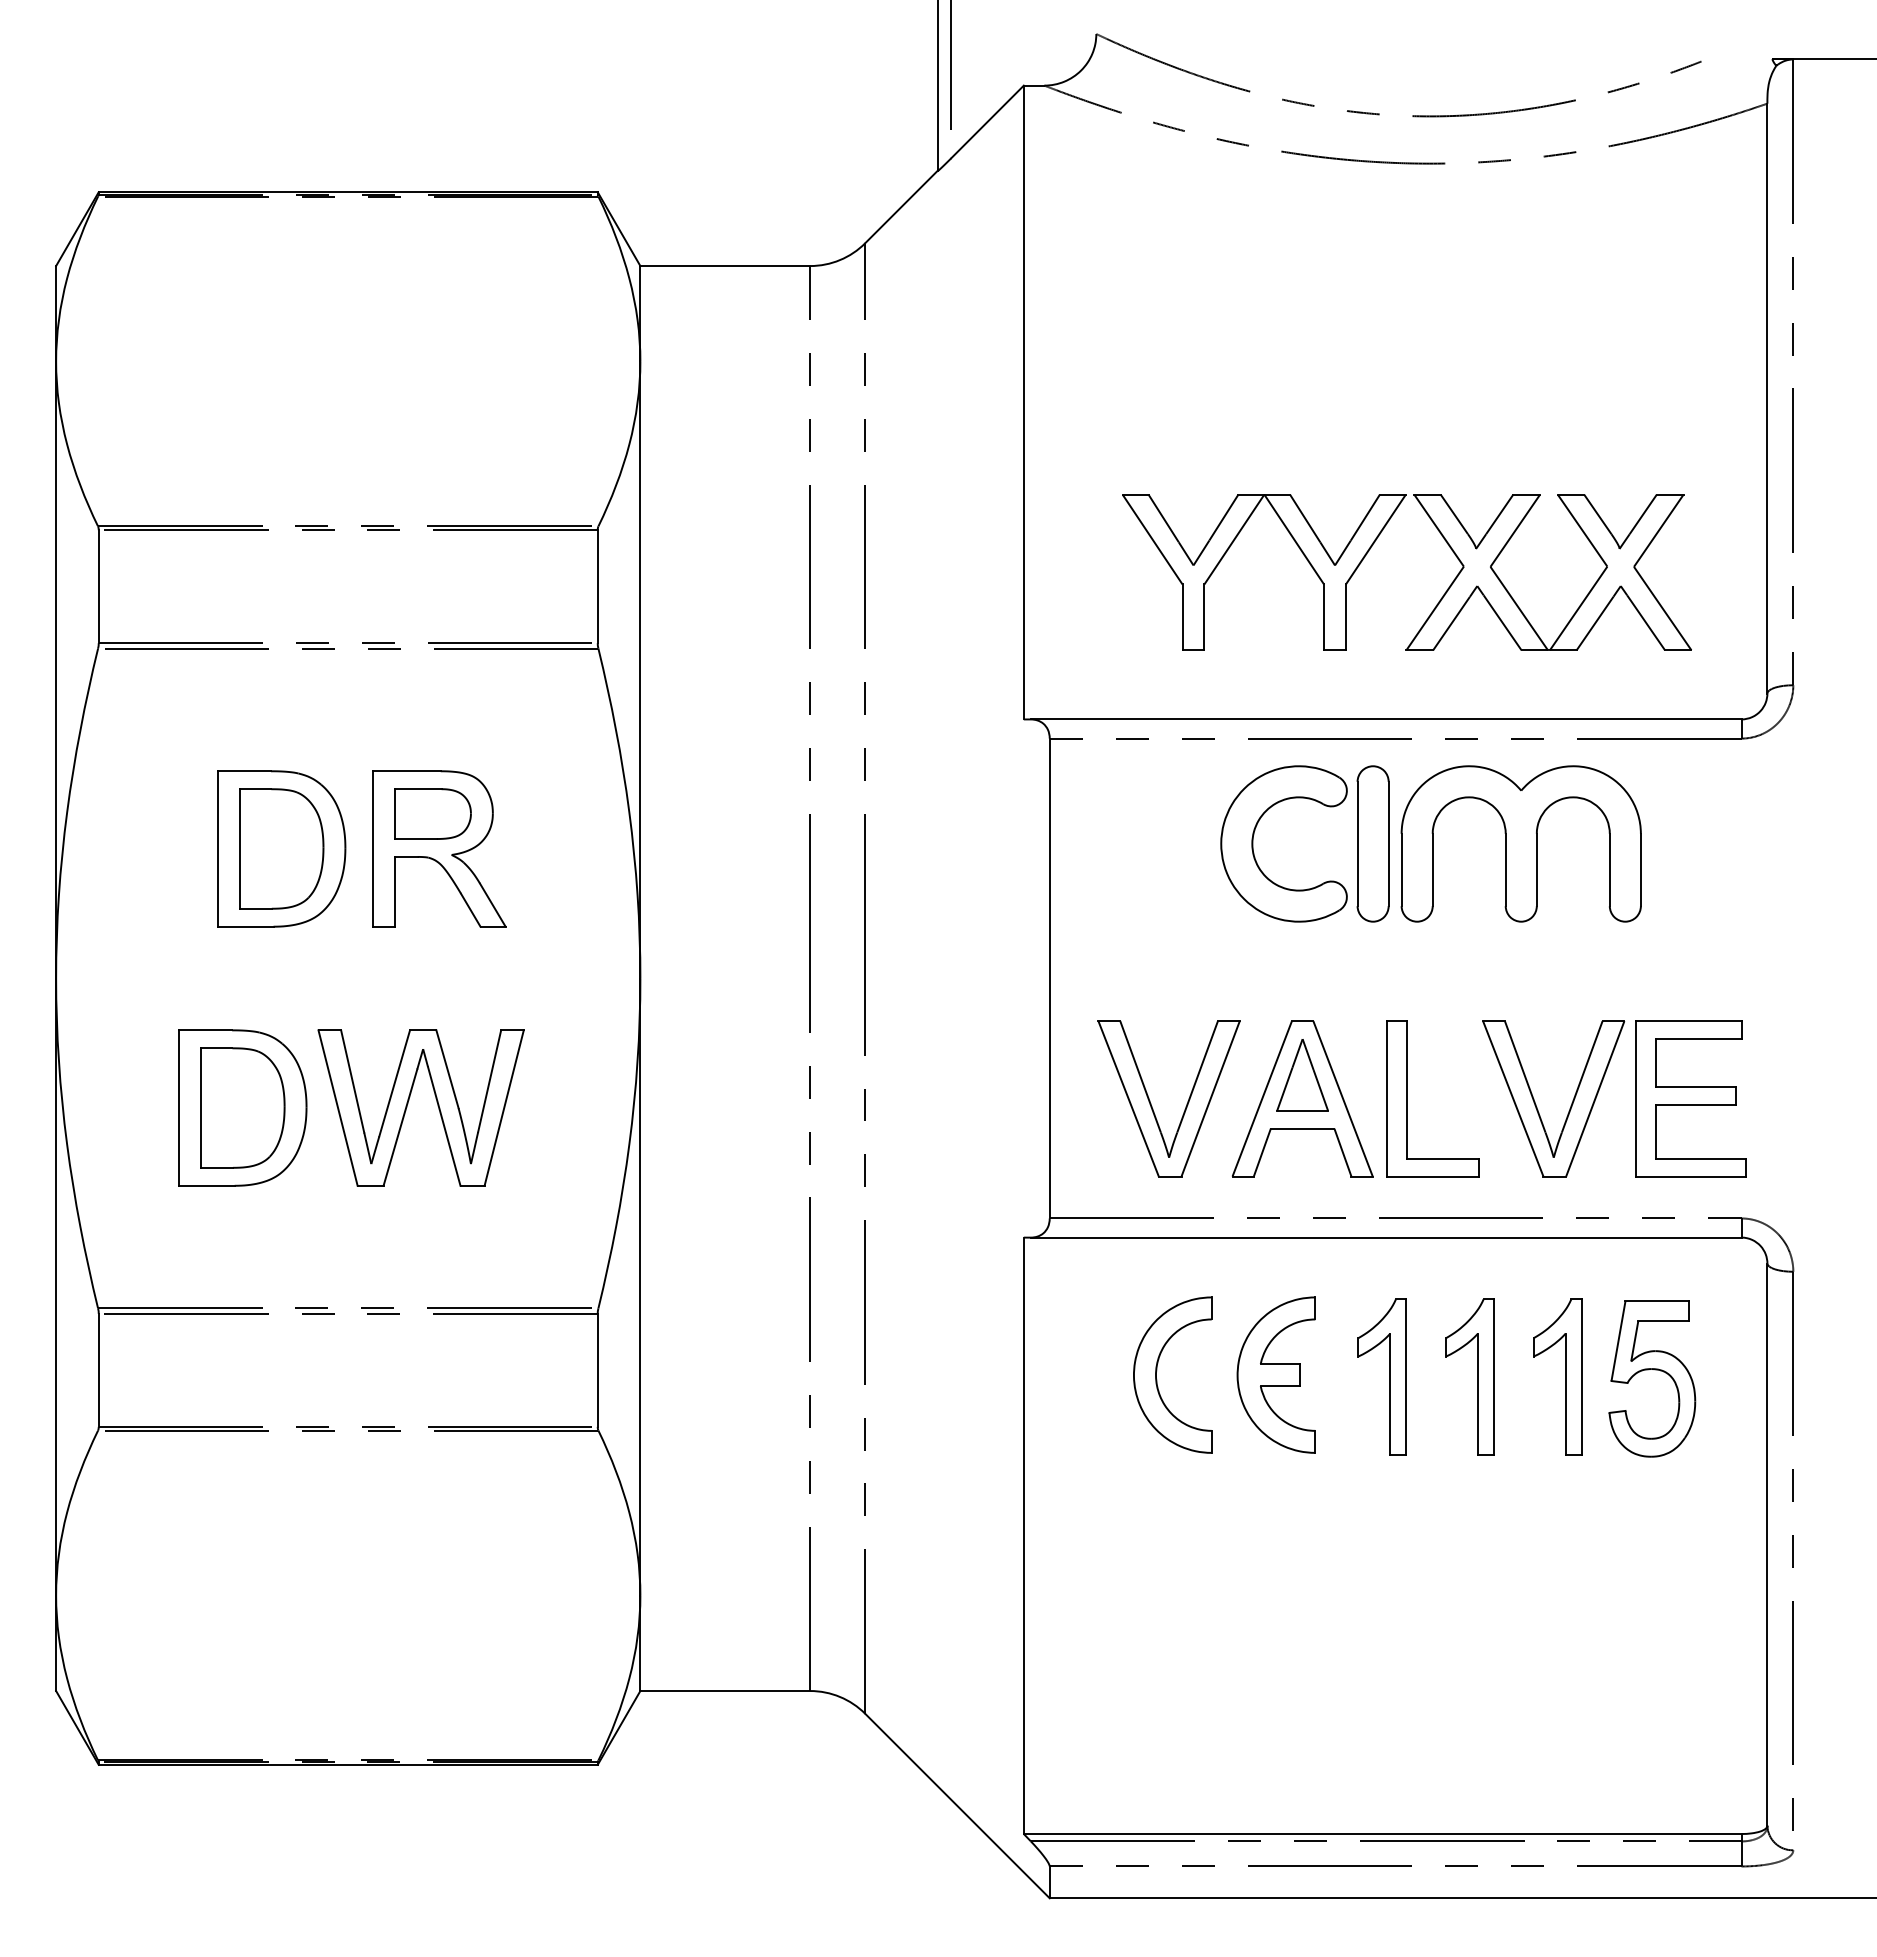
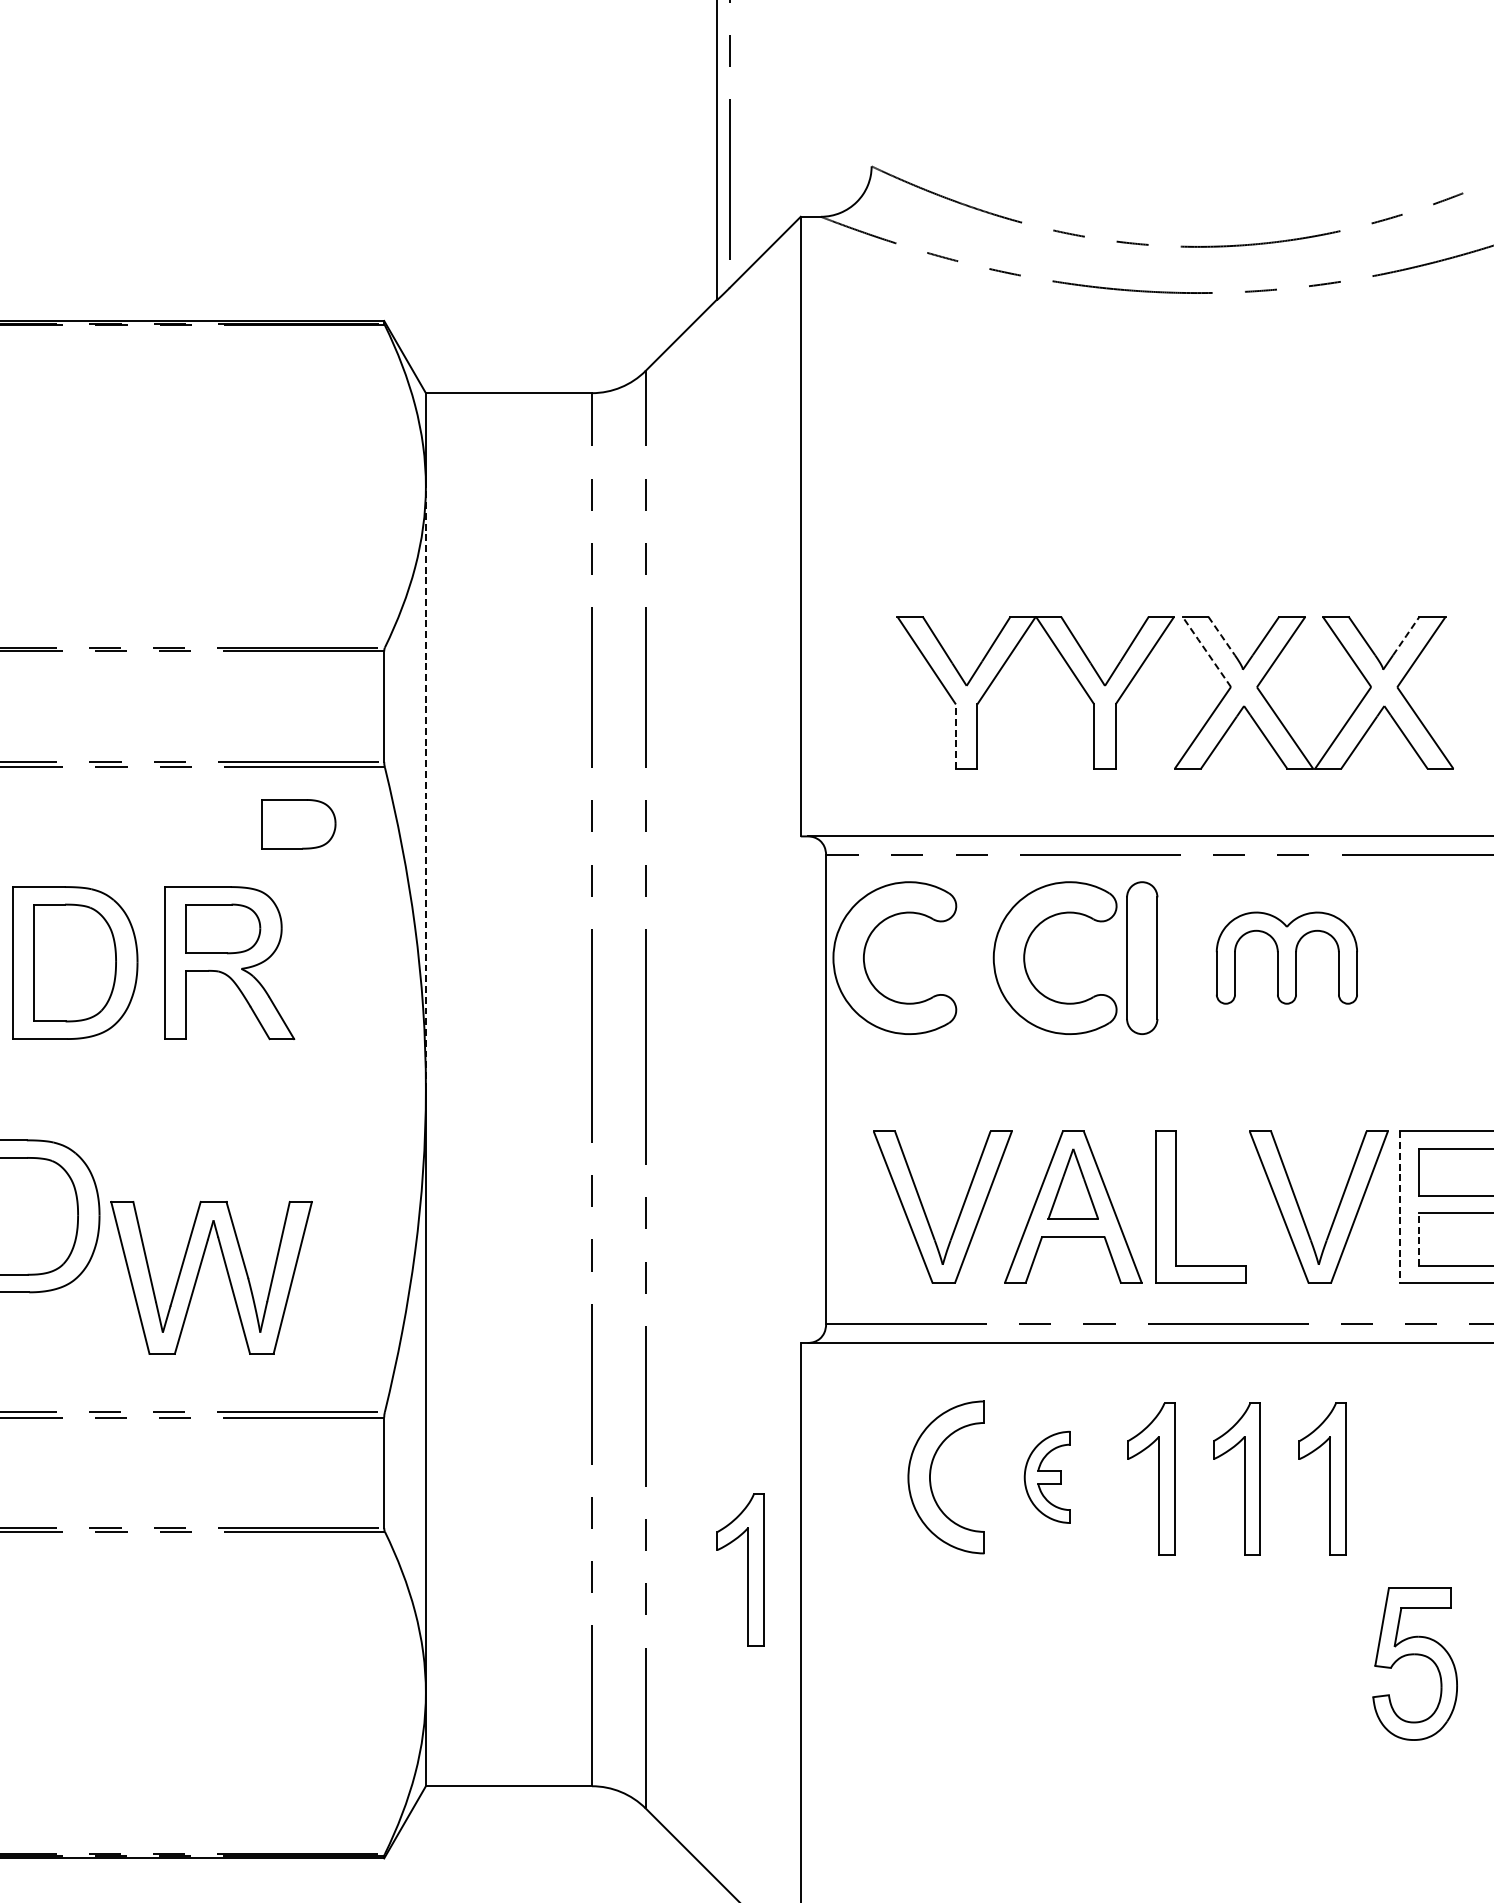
line: (1454, 514) -> (1221, 636), solid -> dashed
line: (1643, 514) -> (1406, 636), solid -> dashed
line: (1438, 530) -> (1206, 651), solid -> dashed
line: (1182, 617) -> (955, 736), solid -> dashed
line: (640, 670) -> (426, 788), solid -> dashed
part: (509, 706) -> (297, 823), added
part: (1089, 843) -> (864, 957), added
part: (1520, 843) -> (1286, 957), size x0.6
line: (1636, 1098) -> (1399, 1206), solid -> dashed
part: (408, 1104) -> (199, 1274), moved
line: (1656, 1131) -> (1419, 1239), solid -> dashed
part: (1654, 1370) -> (1417, 1655), moved
part: (1275, 1374) -> (1046, 1476), size x0.6
part: (969, 1469) -> (747, 1569), added

